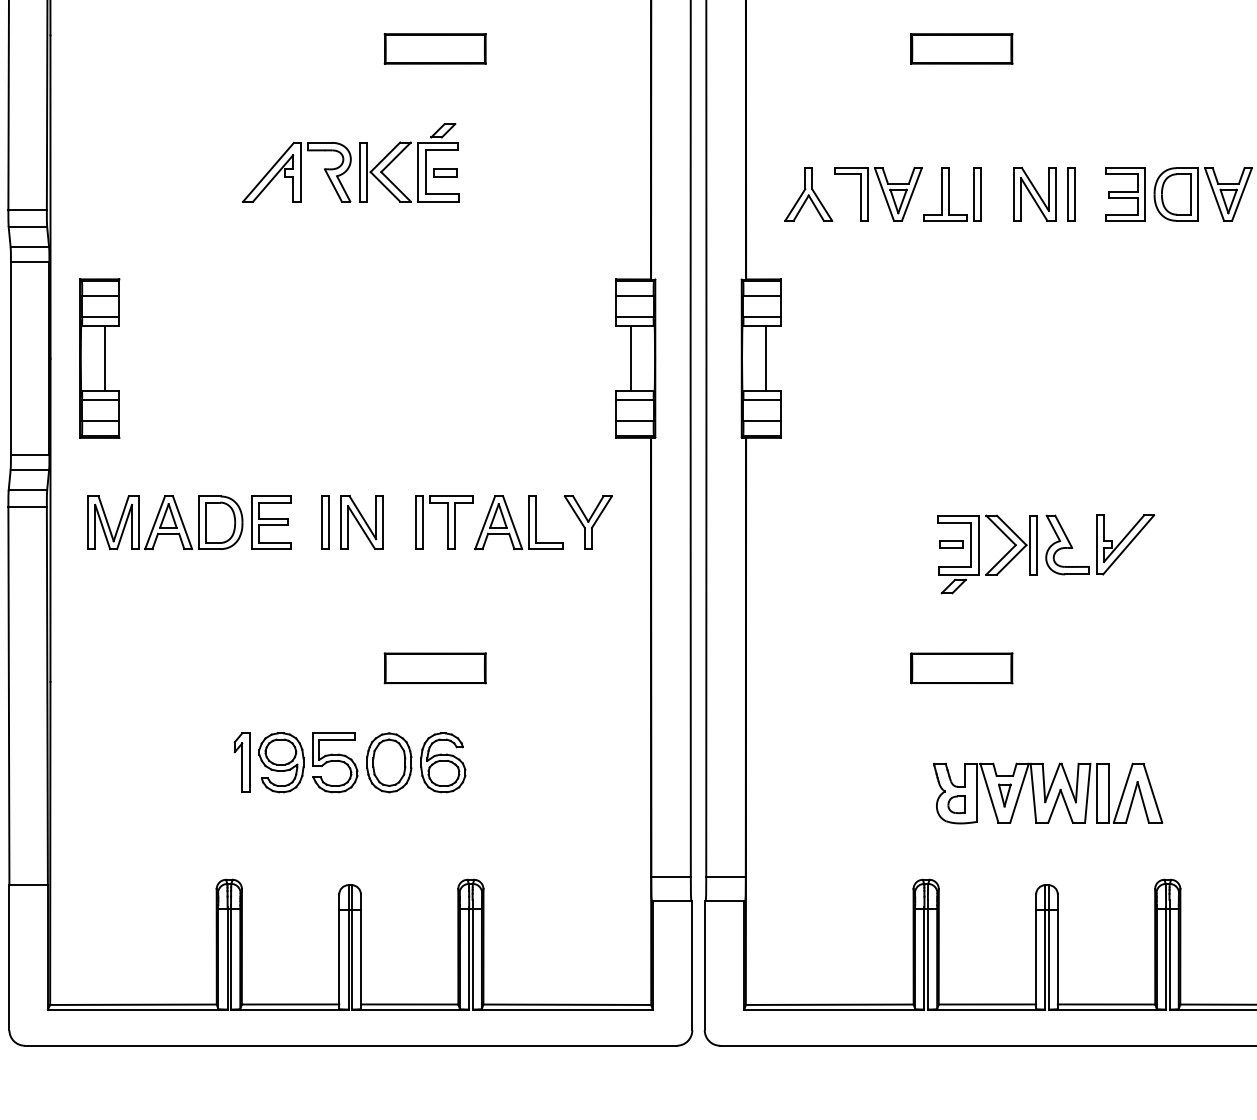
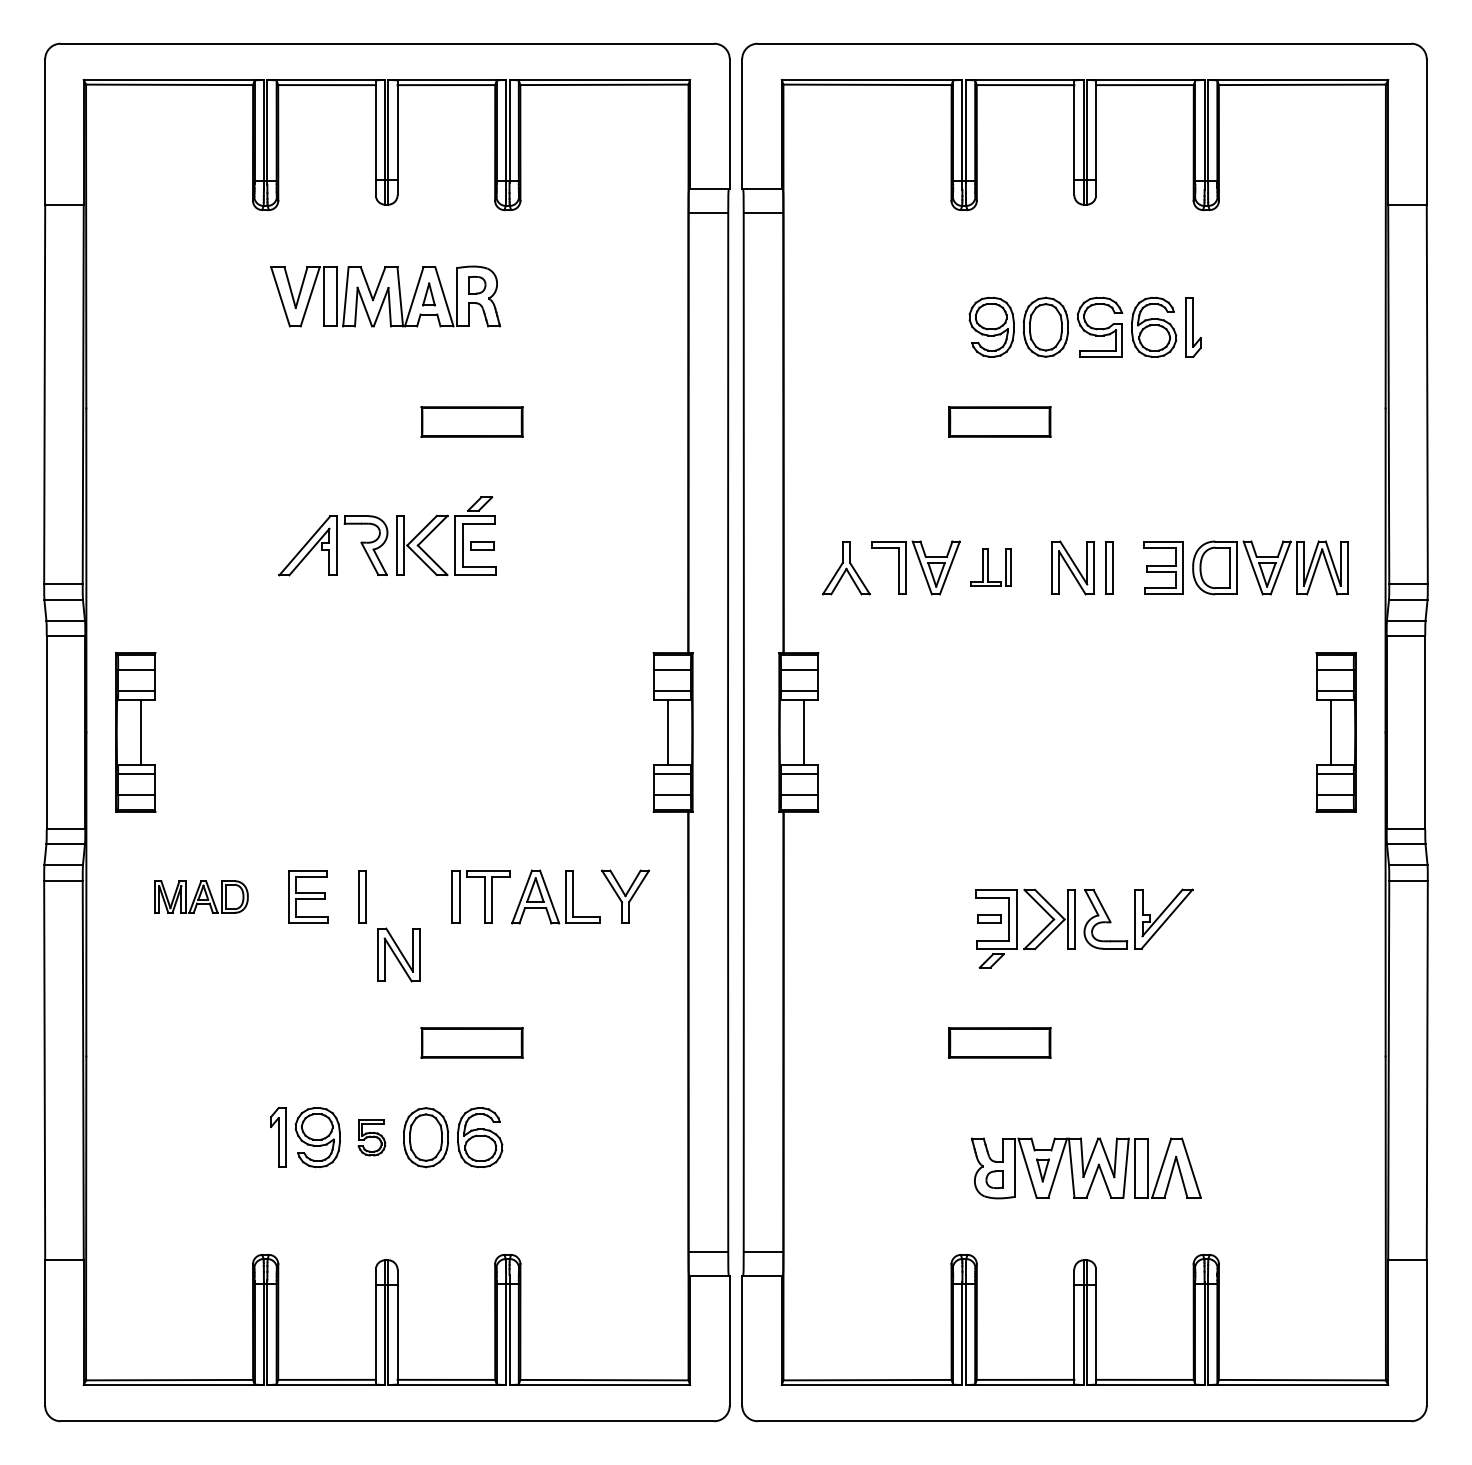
part: (952, 194) -> (990, 567), size x0.7
part: (165, 522) -> (201, 896), size x0.6
part: (361, 522) -> (398, 954), moved
part: (334, 762) -> (371, 1137), size x0.6

